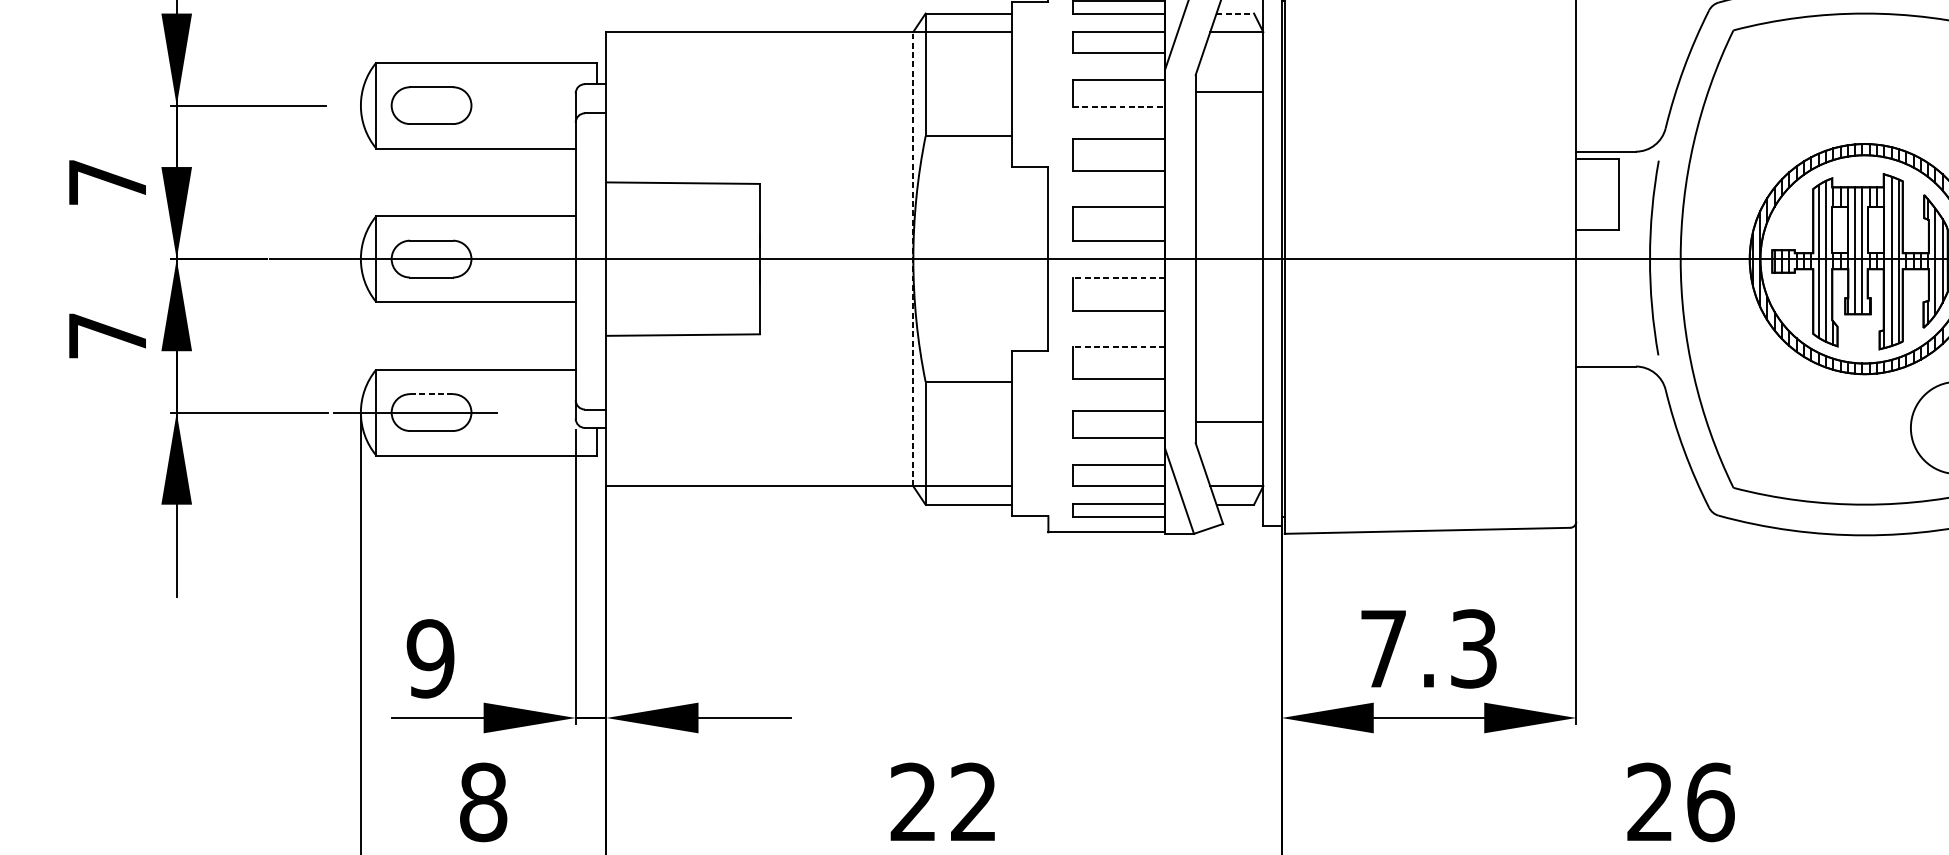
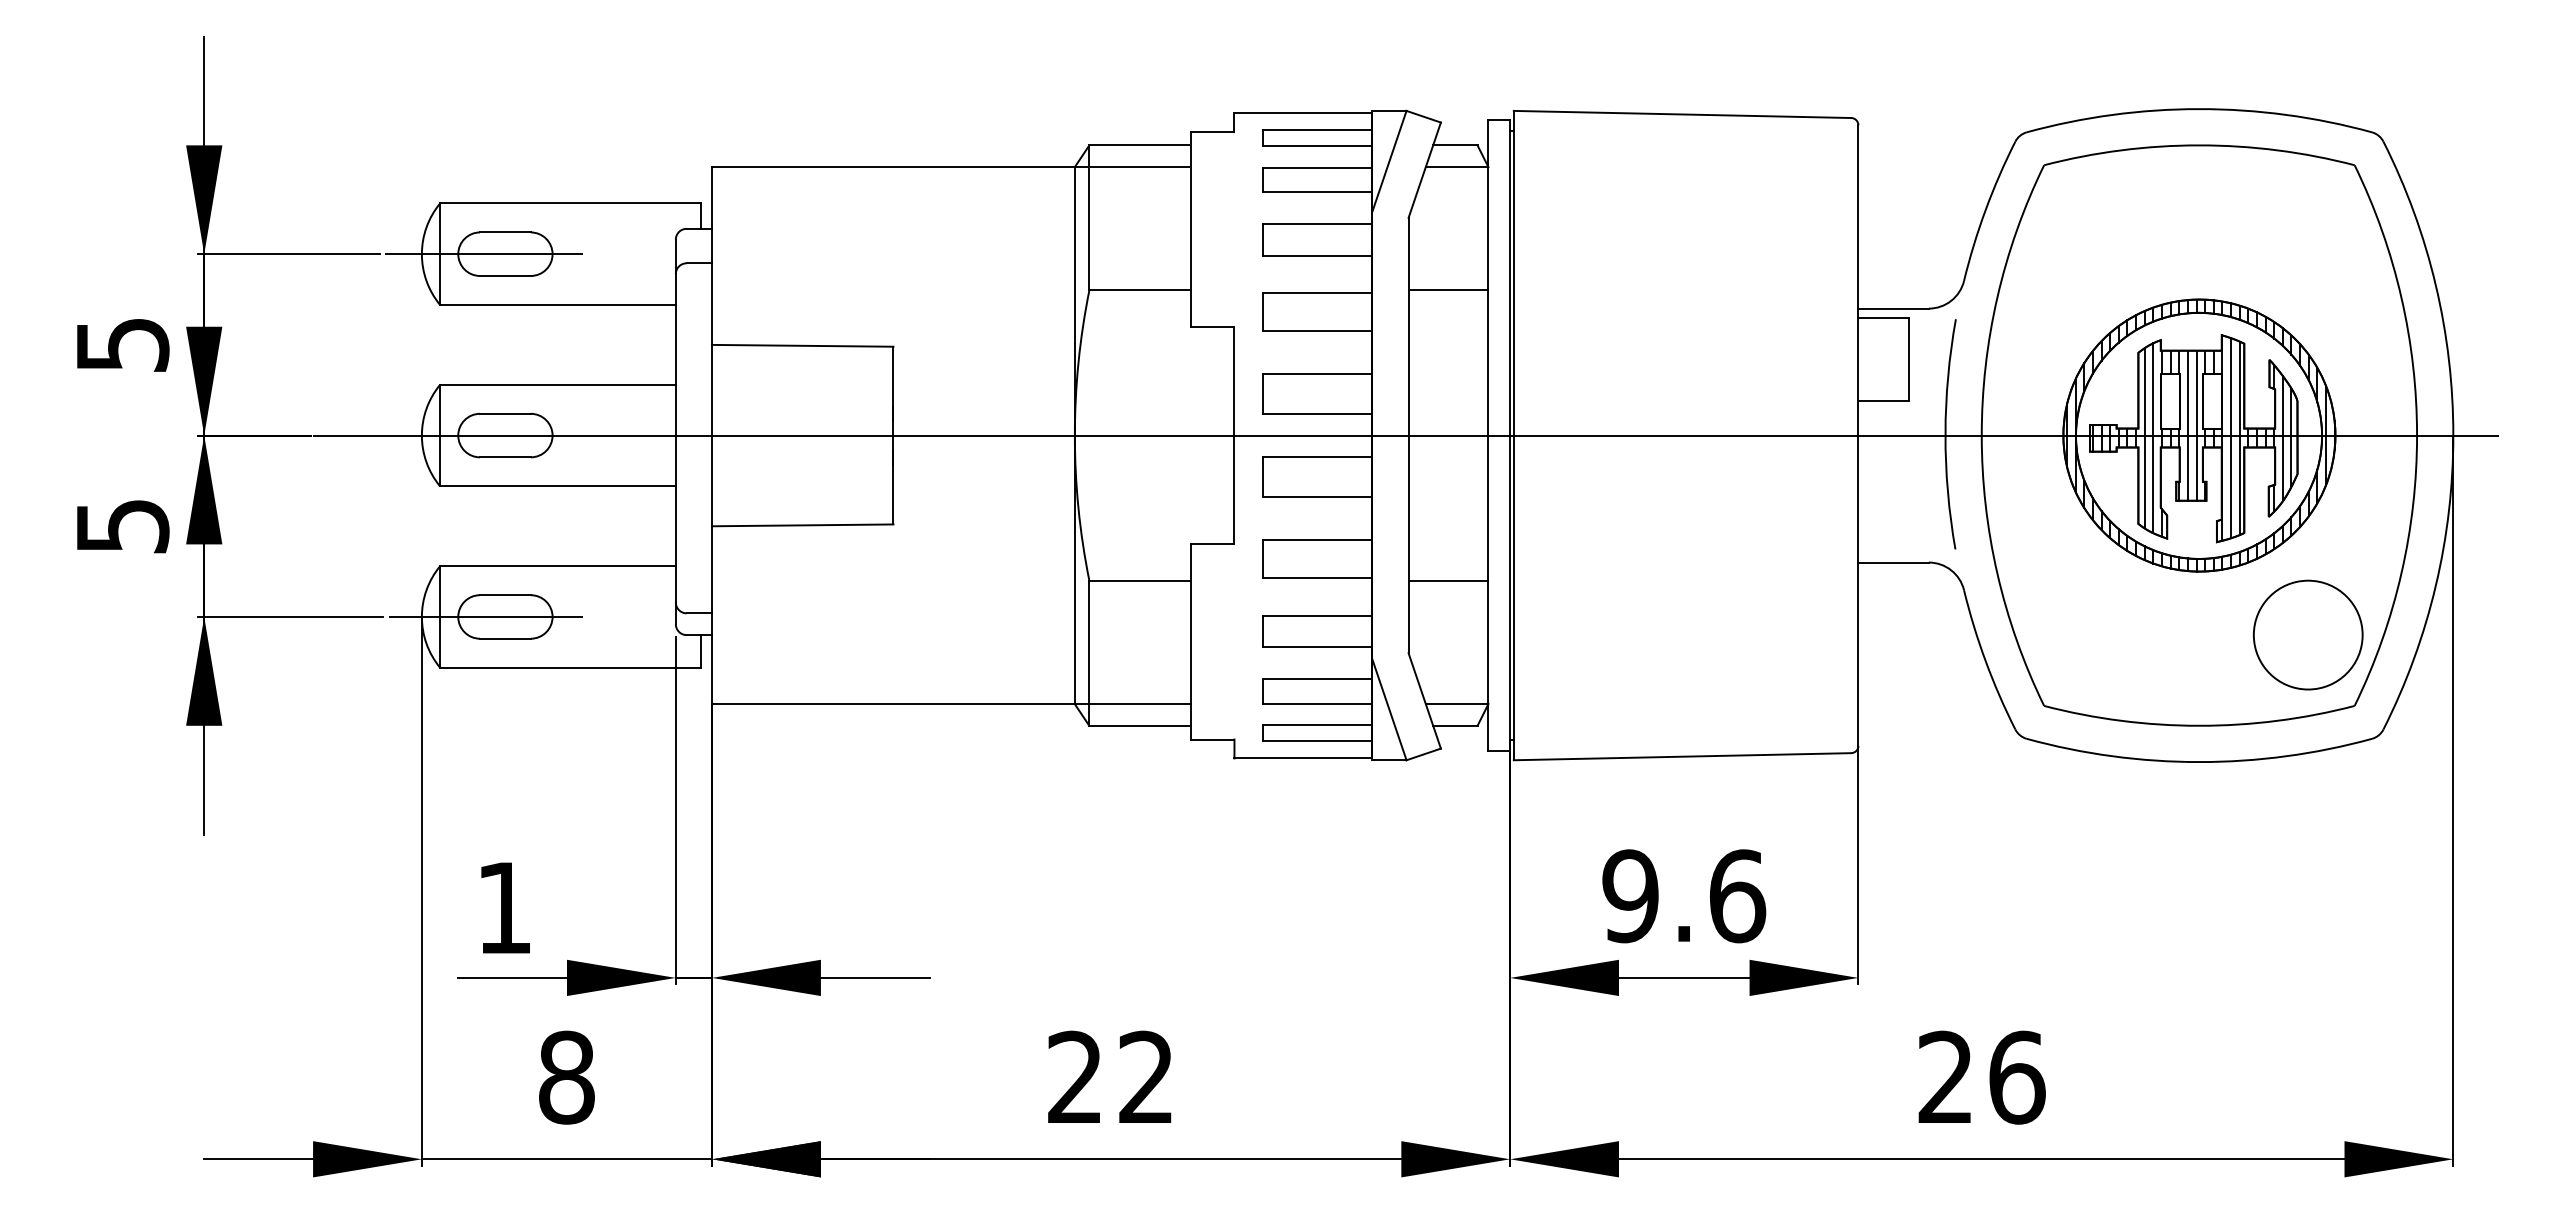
line: (1235, 13) -> (1455, 145), dashed -> solid
line: (1229, 91) -> (1448, 290), moved
line: (413, 105) -> (484, 254), added
line: (1119, 106) -> (1318, 255), dashed -> solid
text: (108, 182) -> (123, 344), 7 -> 5
line: (913, 259) -> (1074, 435), dashed -> solid
line: (1118, 277) -> (1317, 457), dashed -> solid
text: (108, 336) -> (123, 526), 7 -> 5
line: (1118, 347) -> (1317, 539), dashed -> solid
line: (431, 394) -> (505, 595), dashed -> solid
line: (1229, 421) -> (1448, 580), moved
text: (1429, 649) -> (1684, 896), 7.3 -> 9.6
text: (430, 659) -> (504, 908), 9 -> 1

